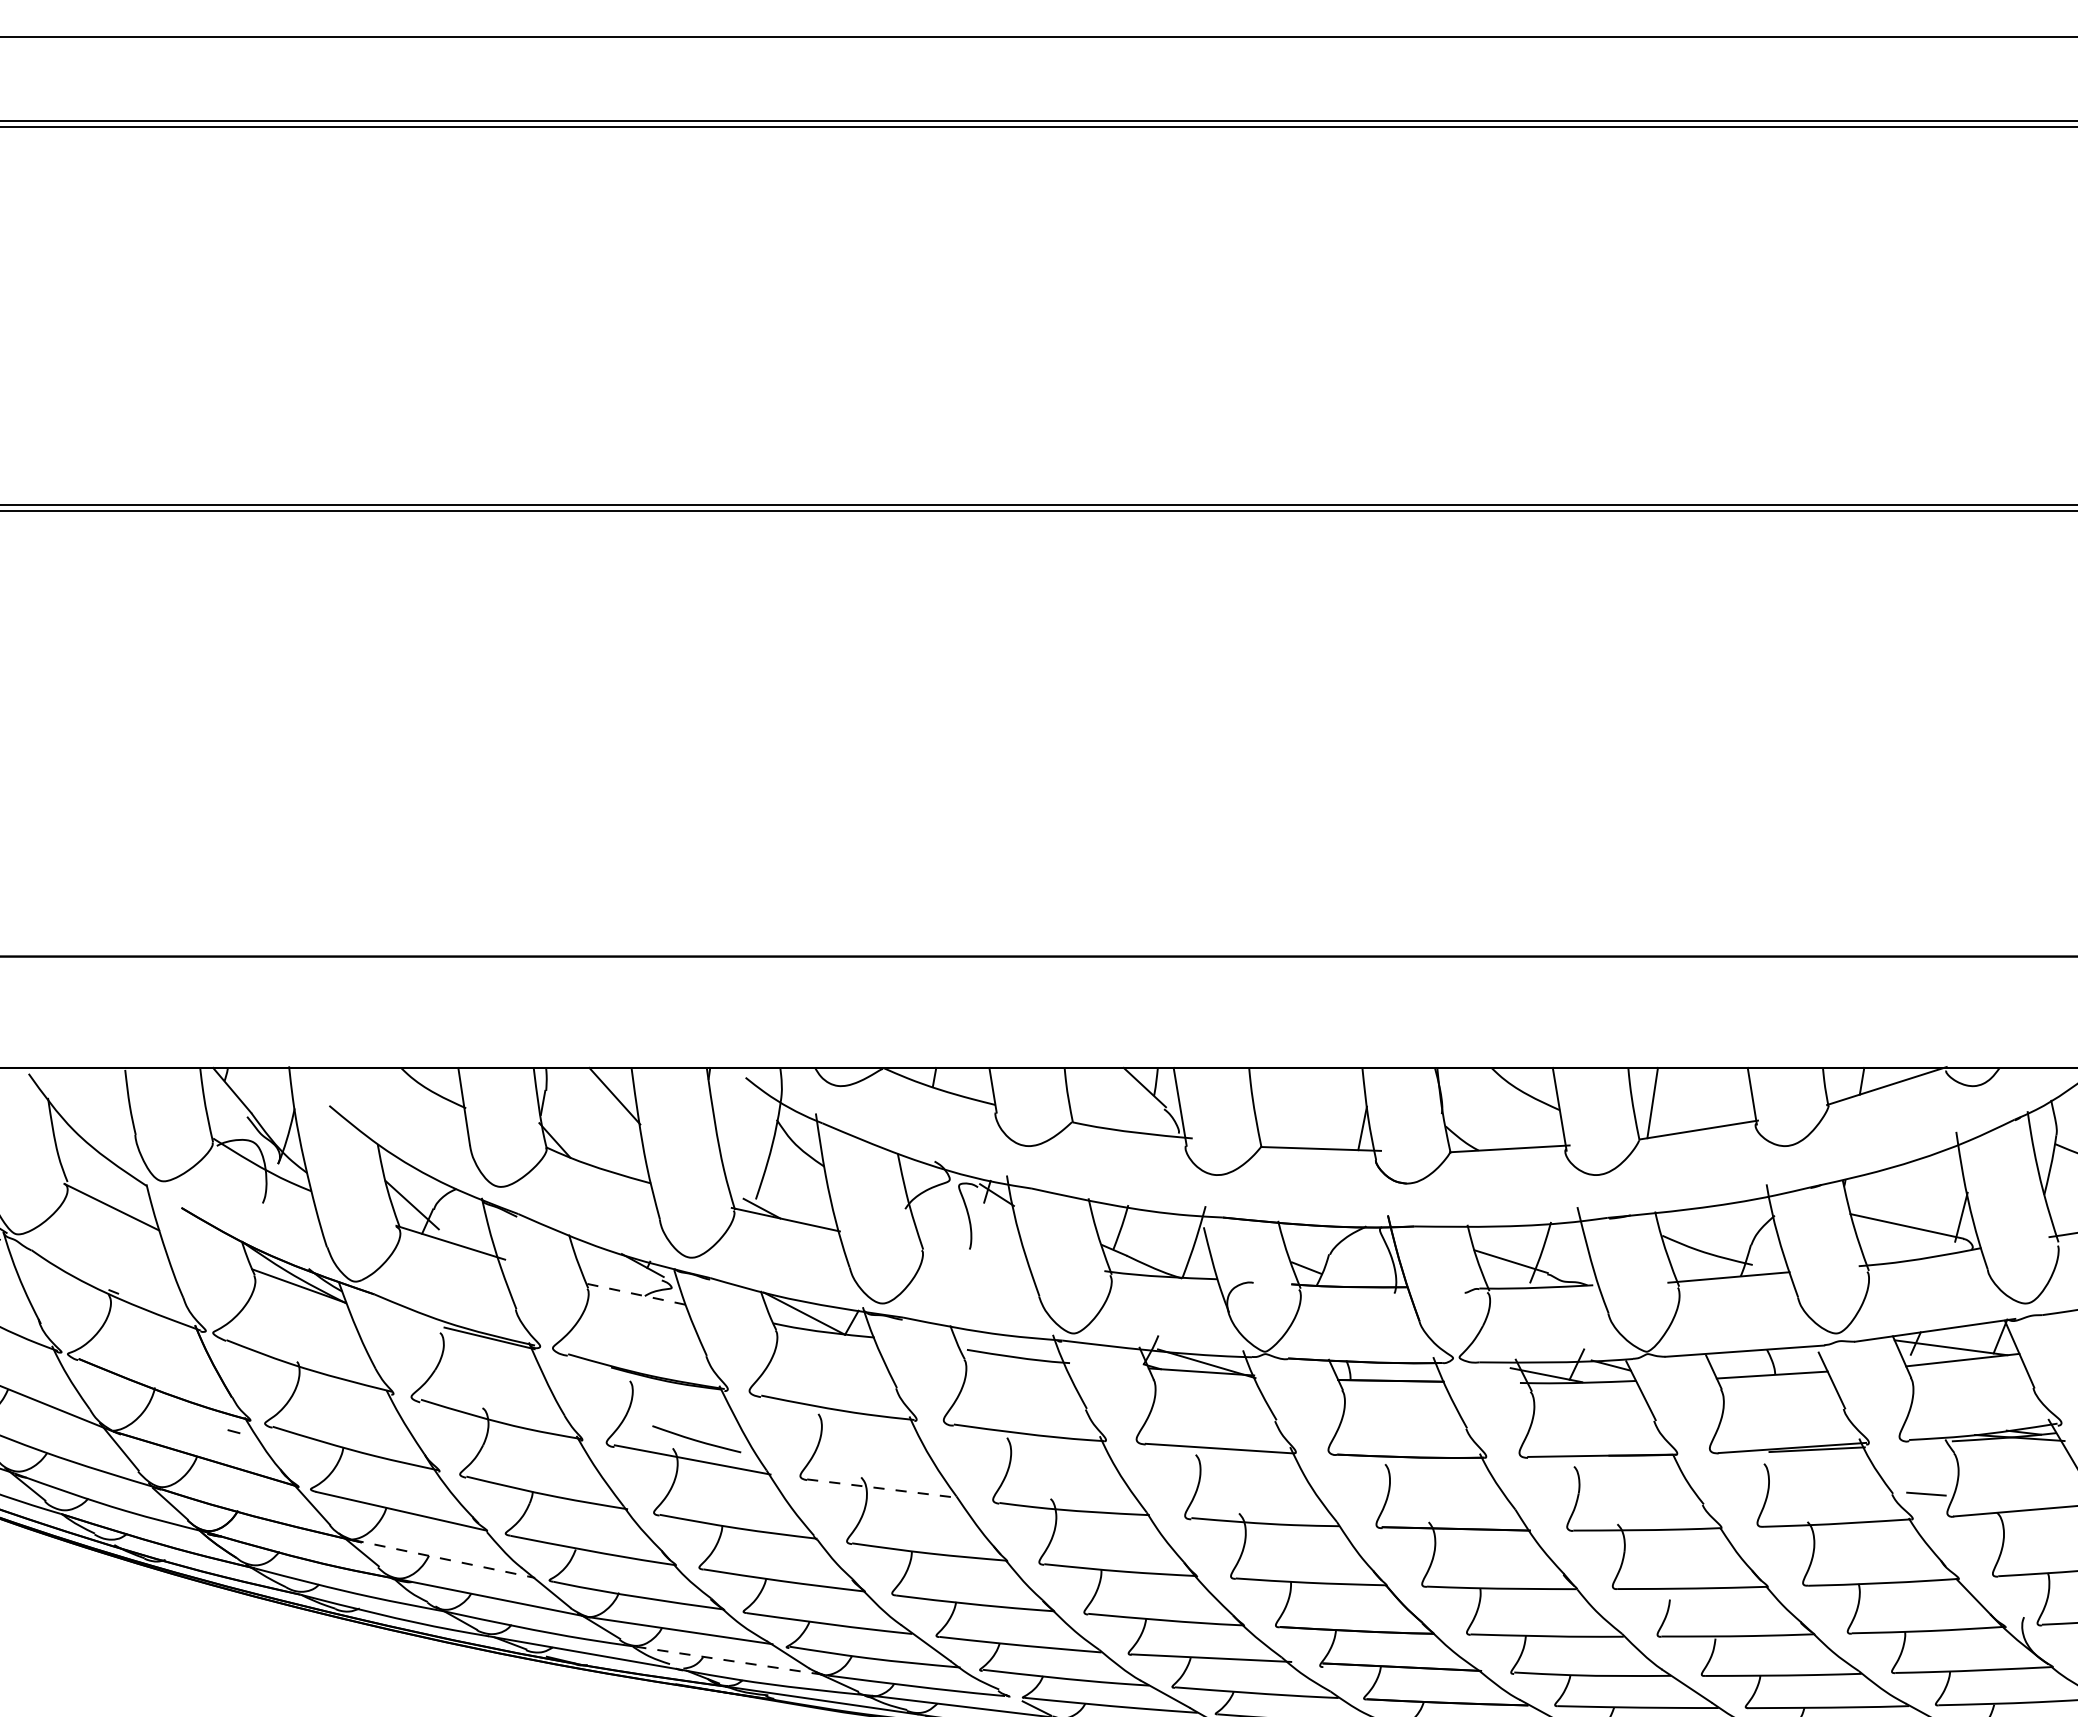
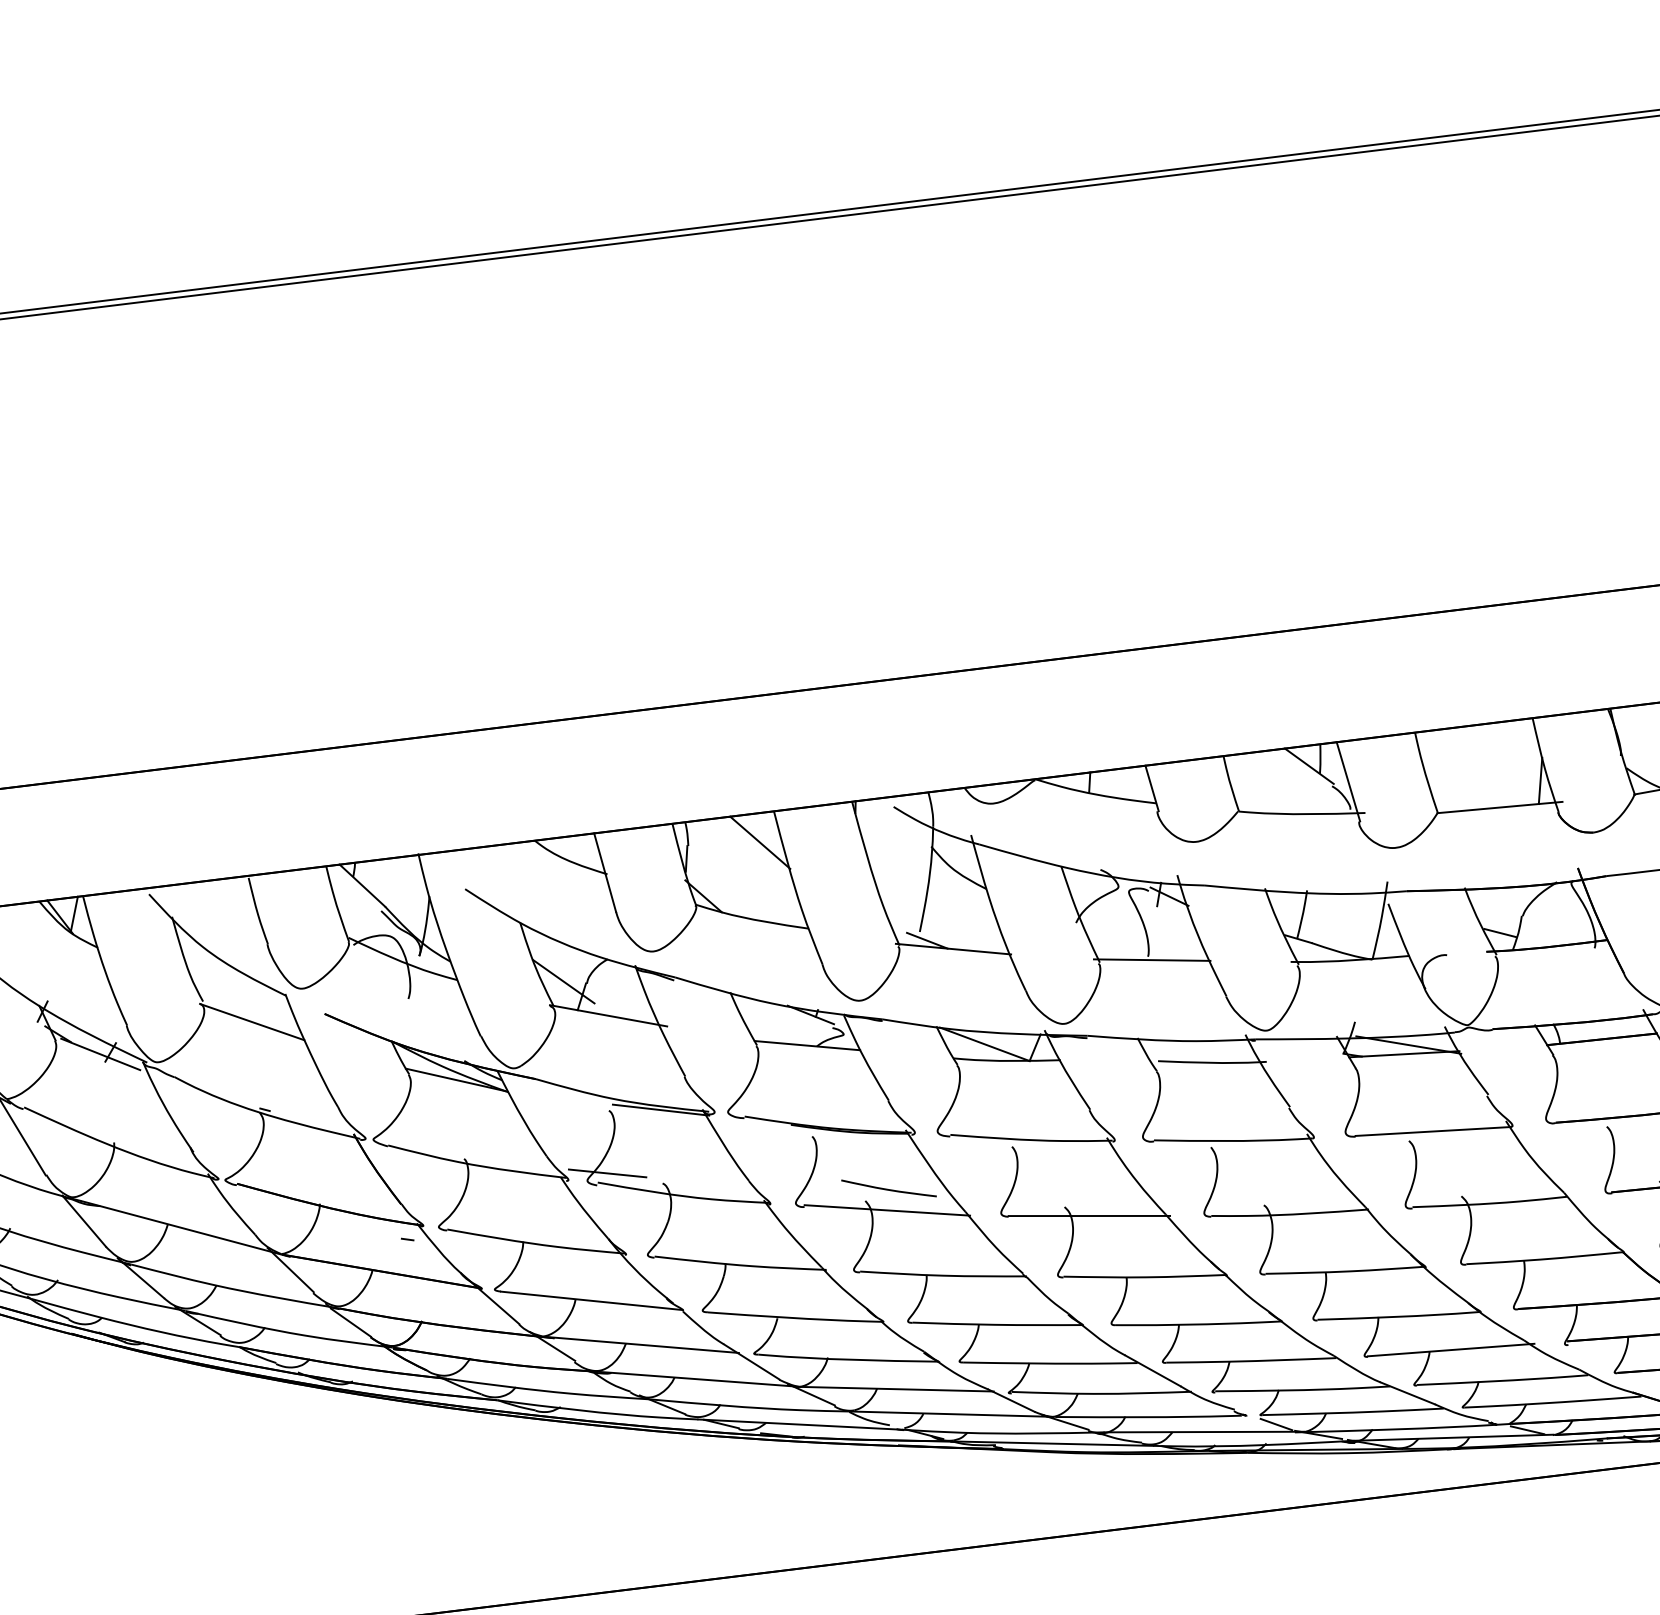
line: (972, 1252) -> (1151, 959), added
line: (636, 1294) -> (807, 1045), dashed -> solid
line: (431, 1392) -> (607, 1173), added
line: (884, 1488) -> (1090, 1215), dashed -> solid
line: (444, 1559) -> (642, 1345), dashed -> solid
line: (731, 1660) -> (953, 1413), dashed -> solid

